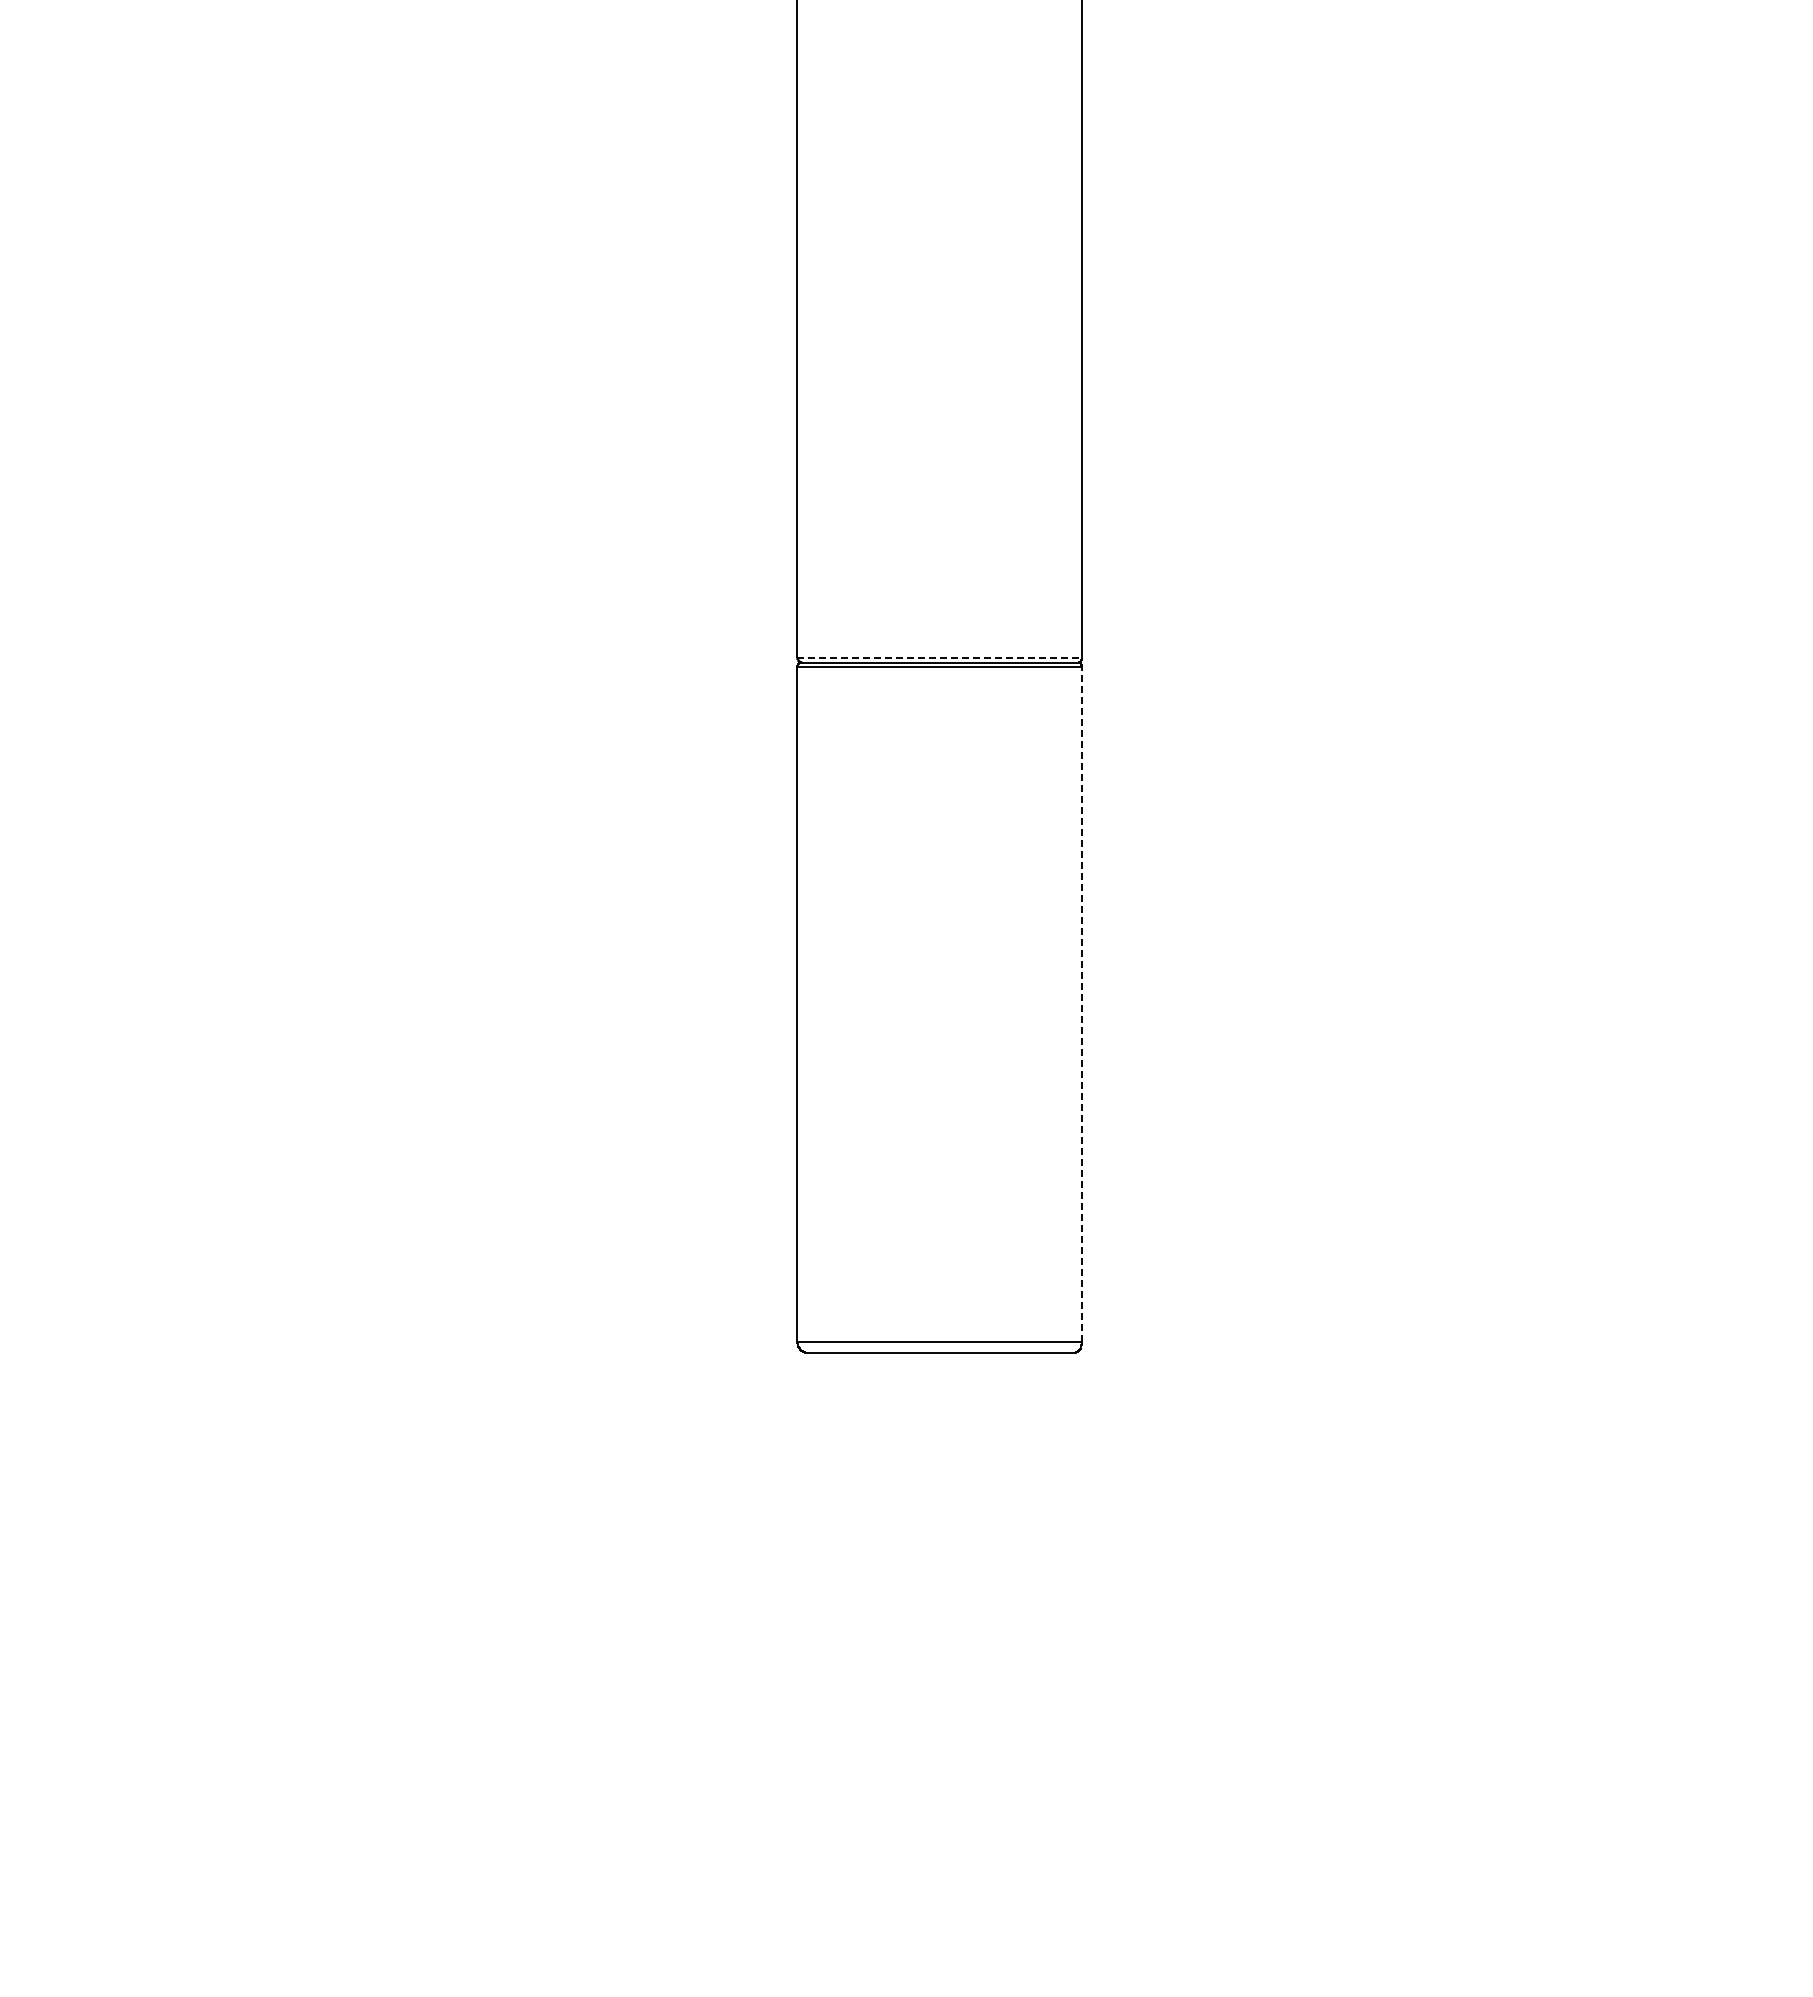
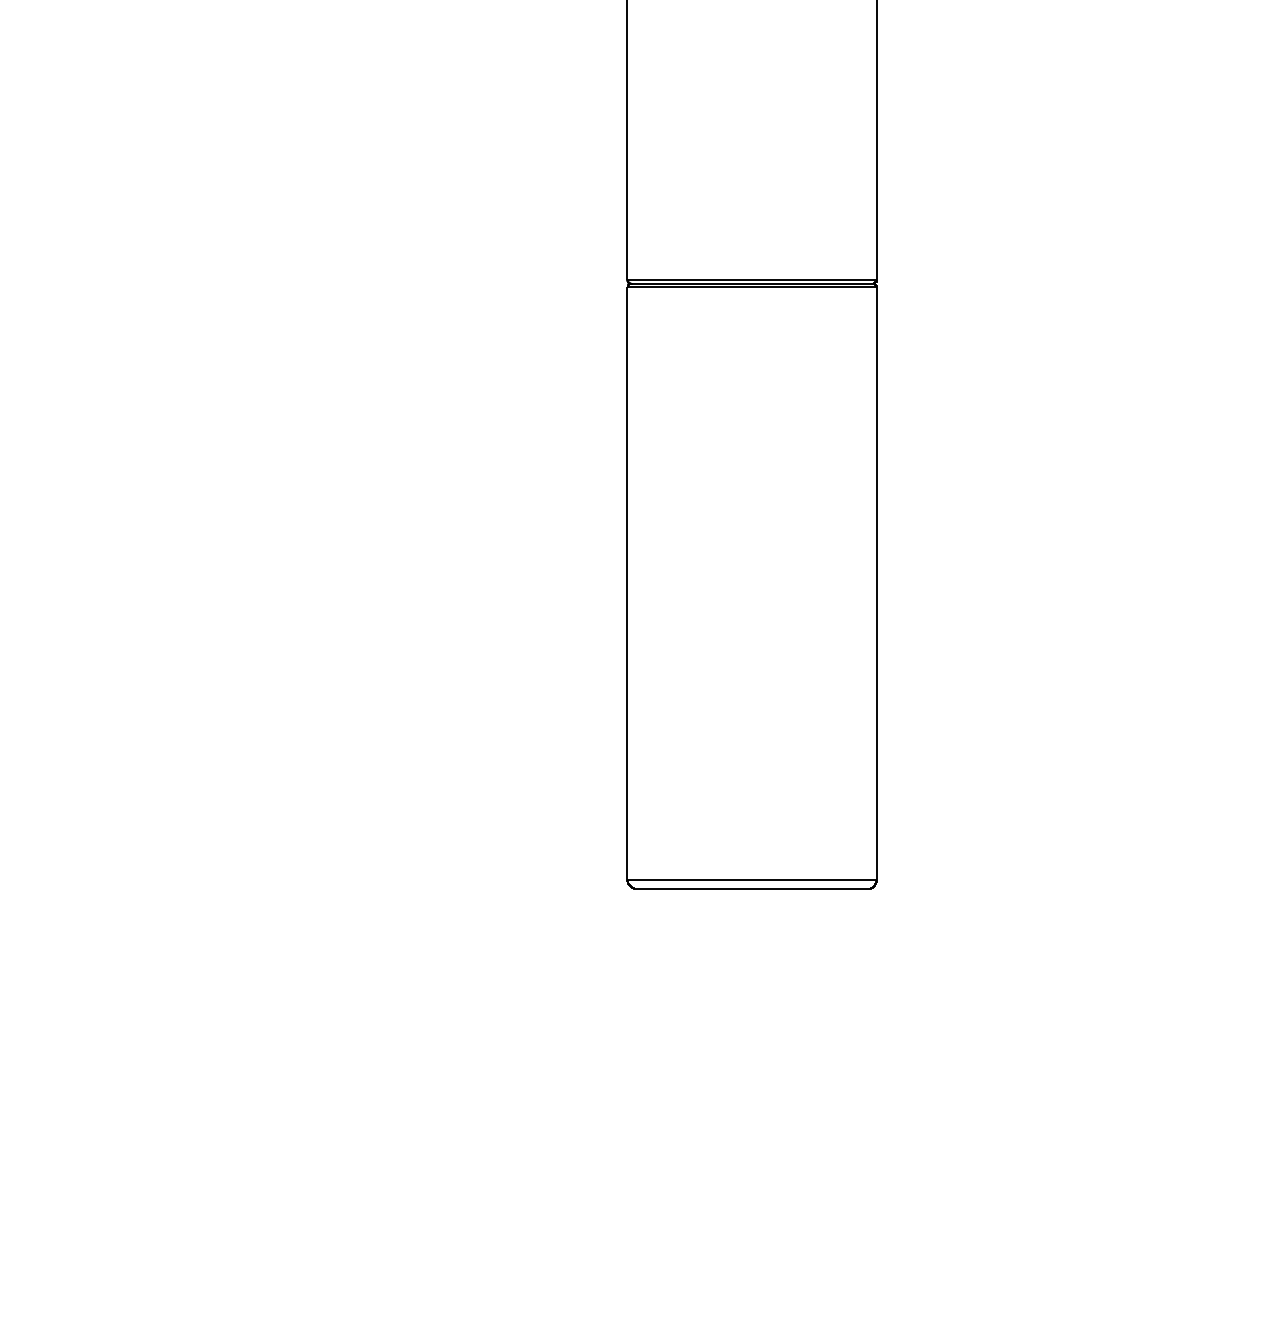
line: (939, 658) -> (751, 280), dashed -> solid
line: (1082, 1004) -> (877, 583), dashed -> solid

